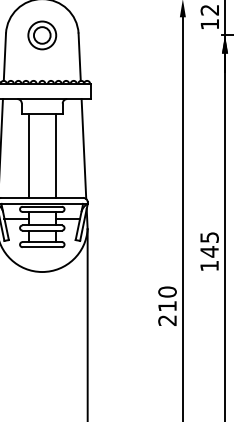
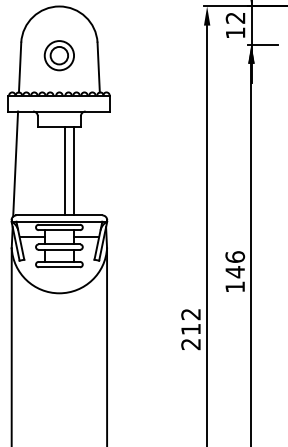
part: (41, 35) -> (58, 55), moved
line: (83, 148) -> (102, 163), removed
line: (29, 156) -> (65, 171), moved
text: (209, 236) -> (235, 256), 145 -> 146
text: (167, 292) -> (190, 314), 210 -> 212

